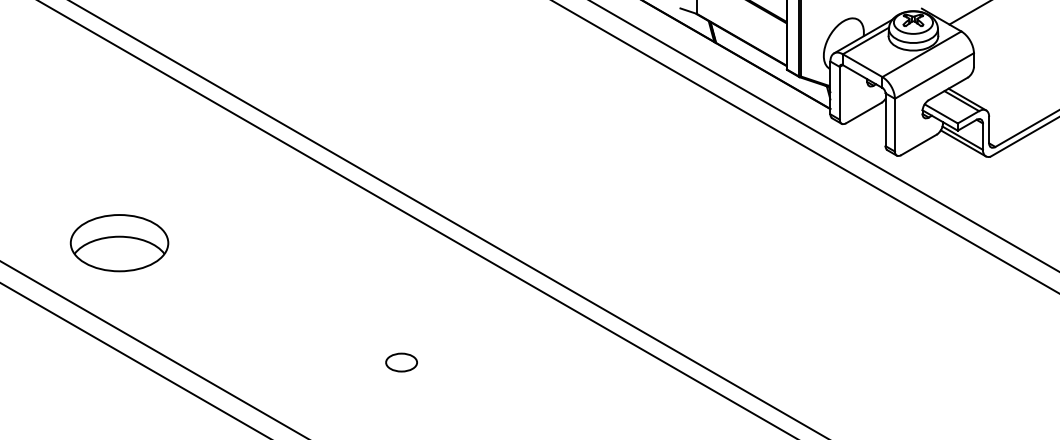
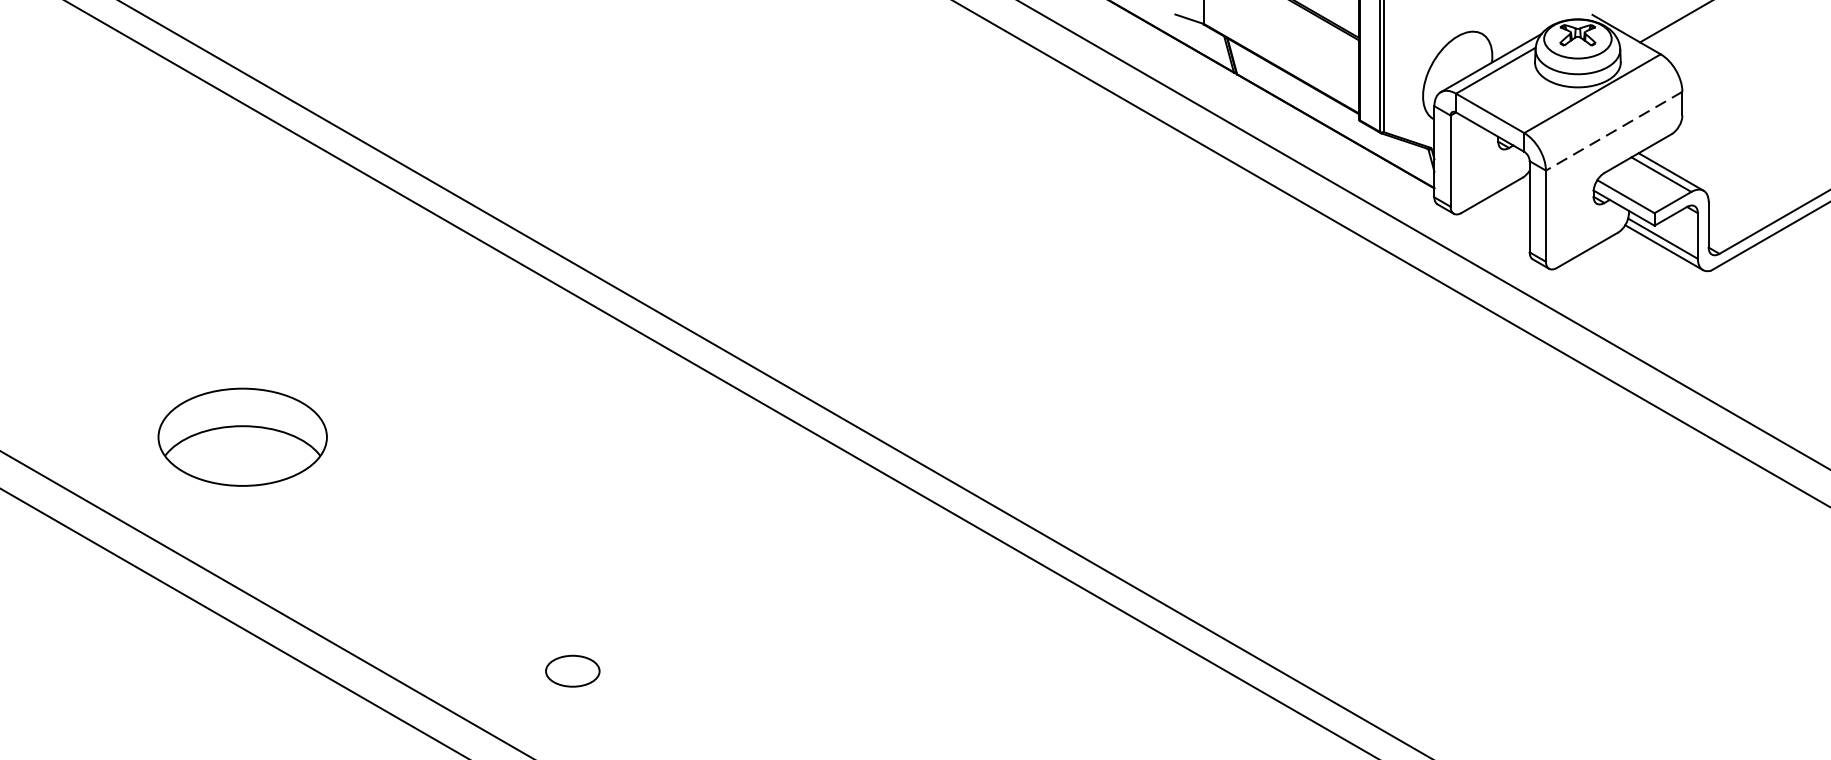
line: (934, 75) -> (1614, 130), solid -> dashed
part: (119, 243) -> (242, 437), moved
part: (401, 362) -> (572, 671), moved

